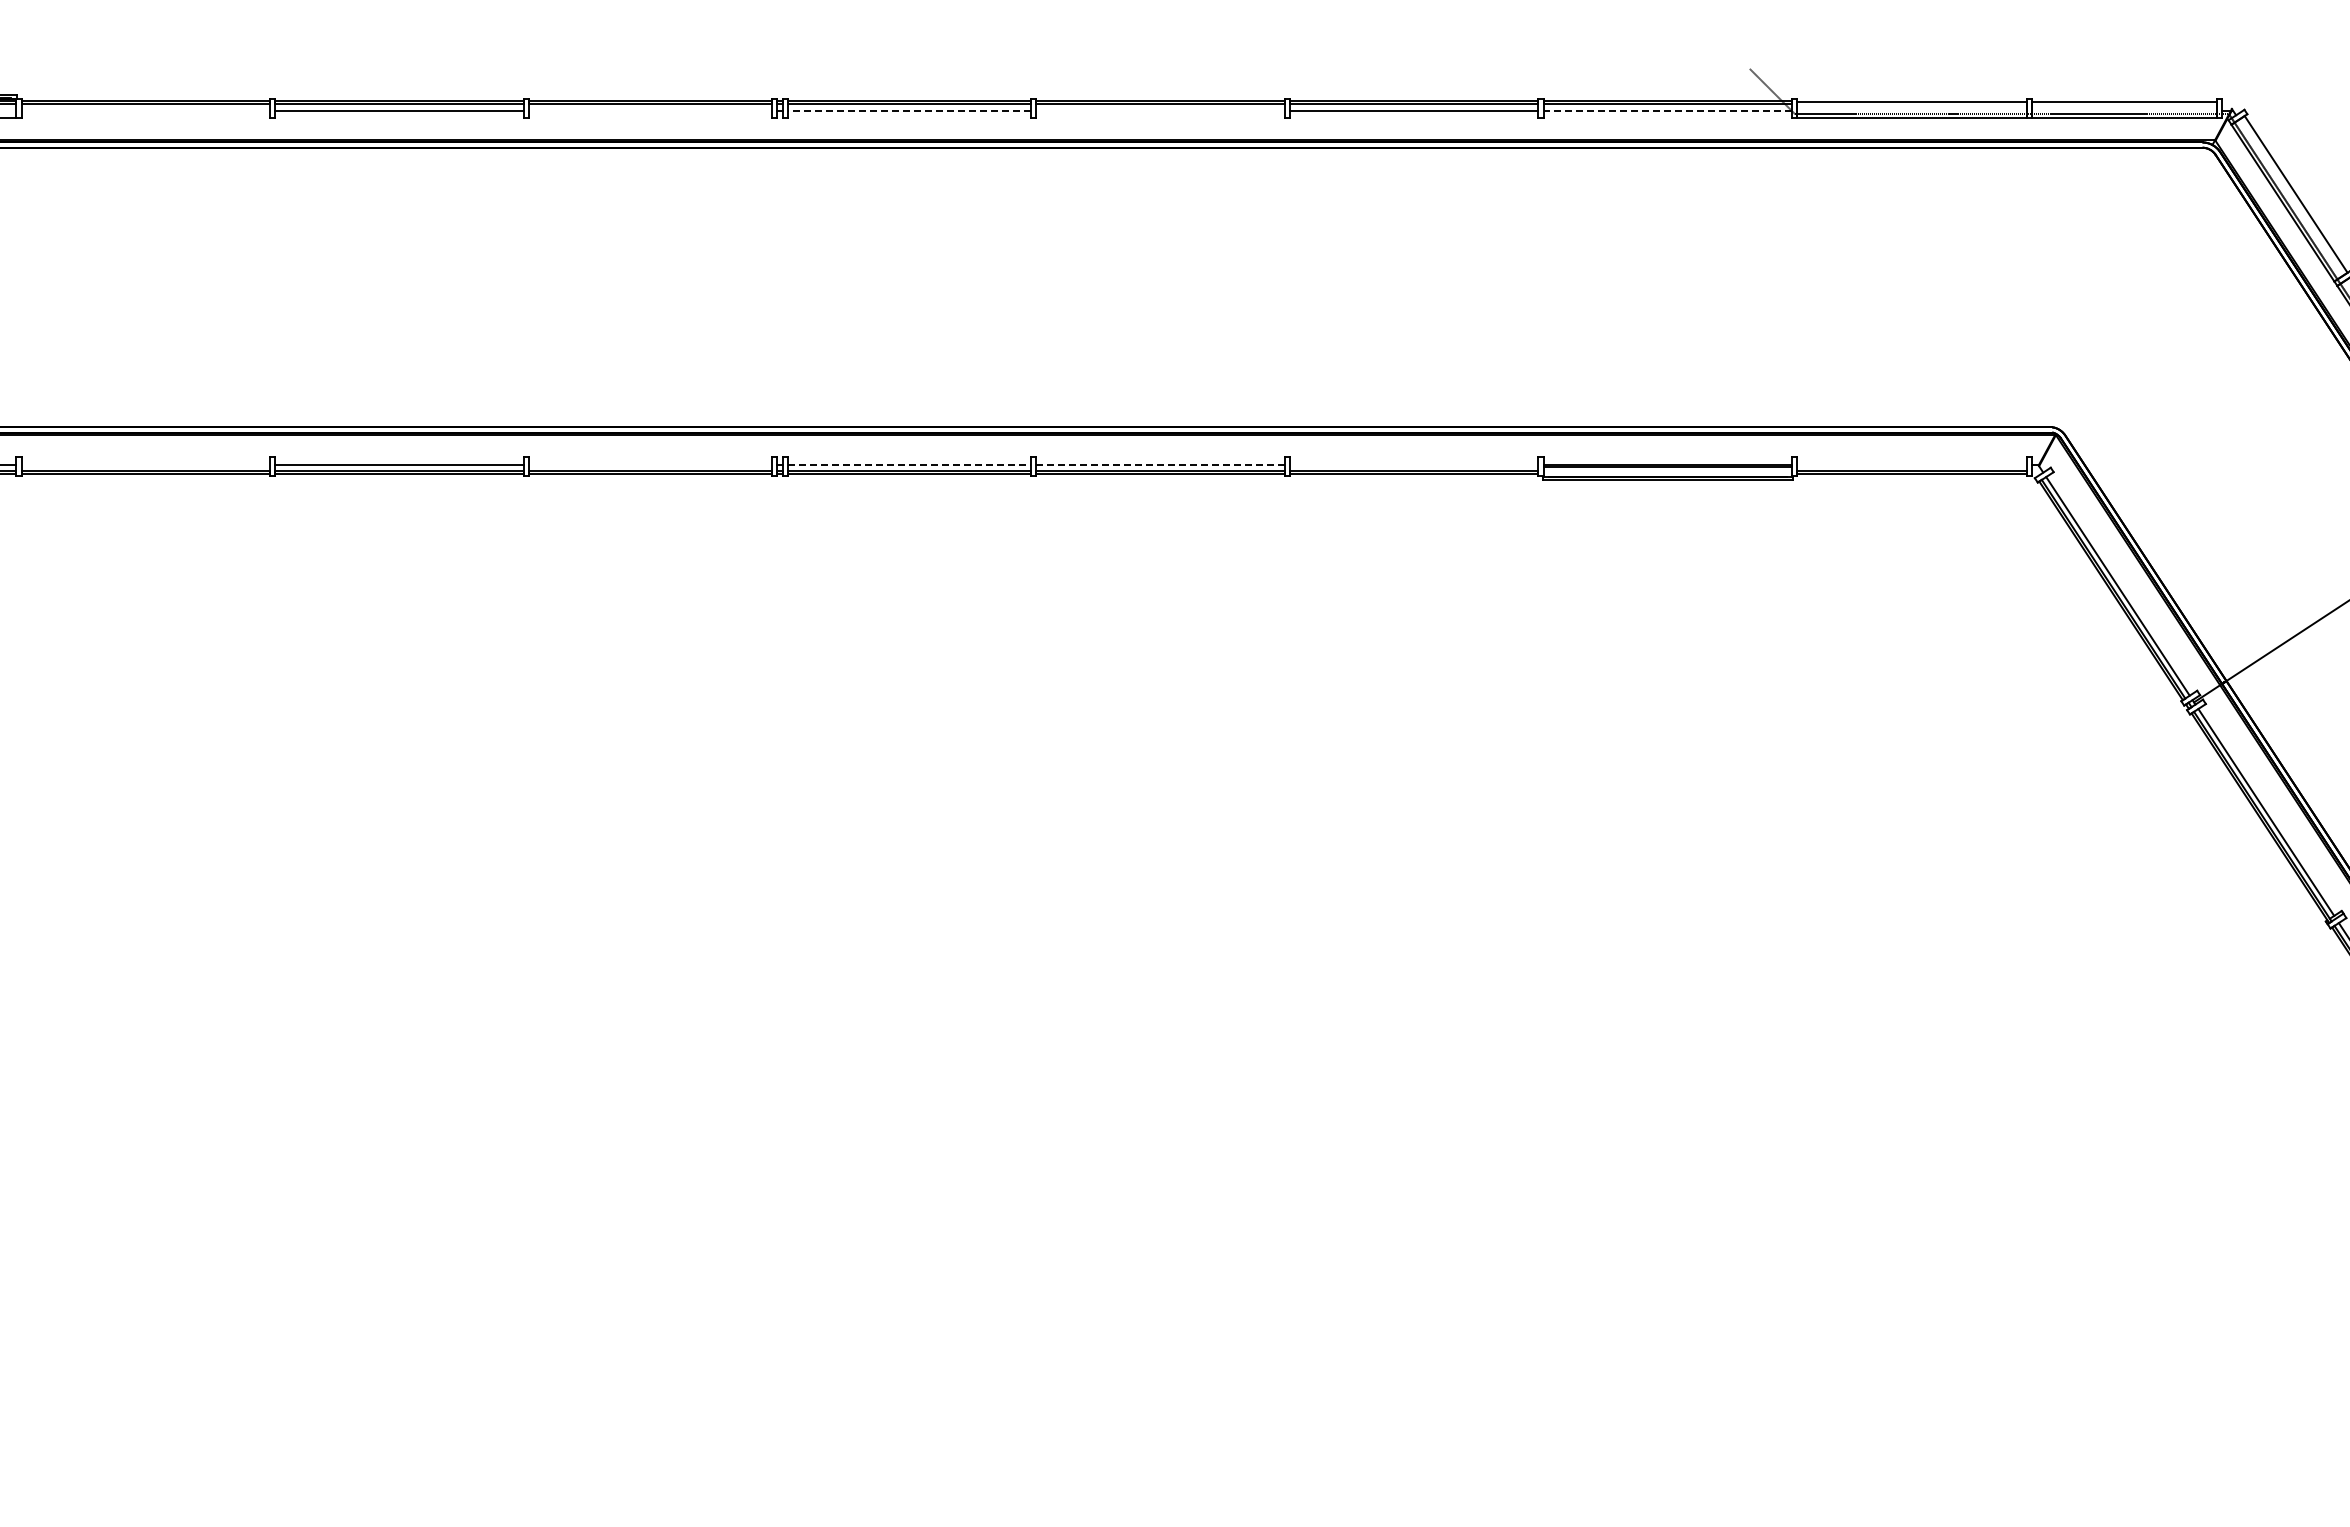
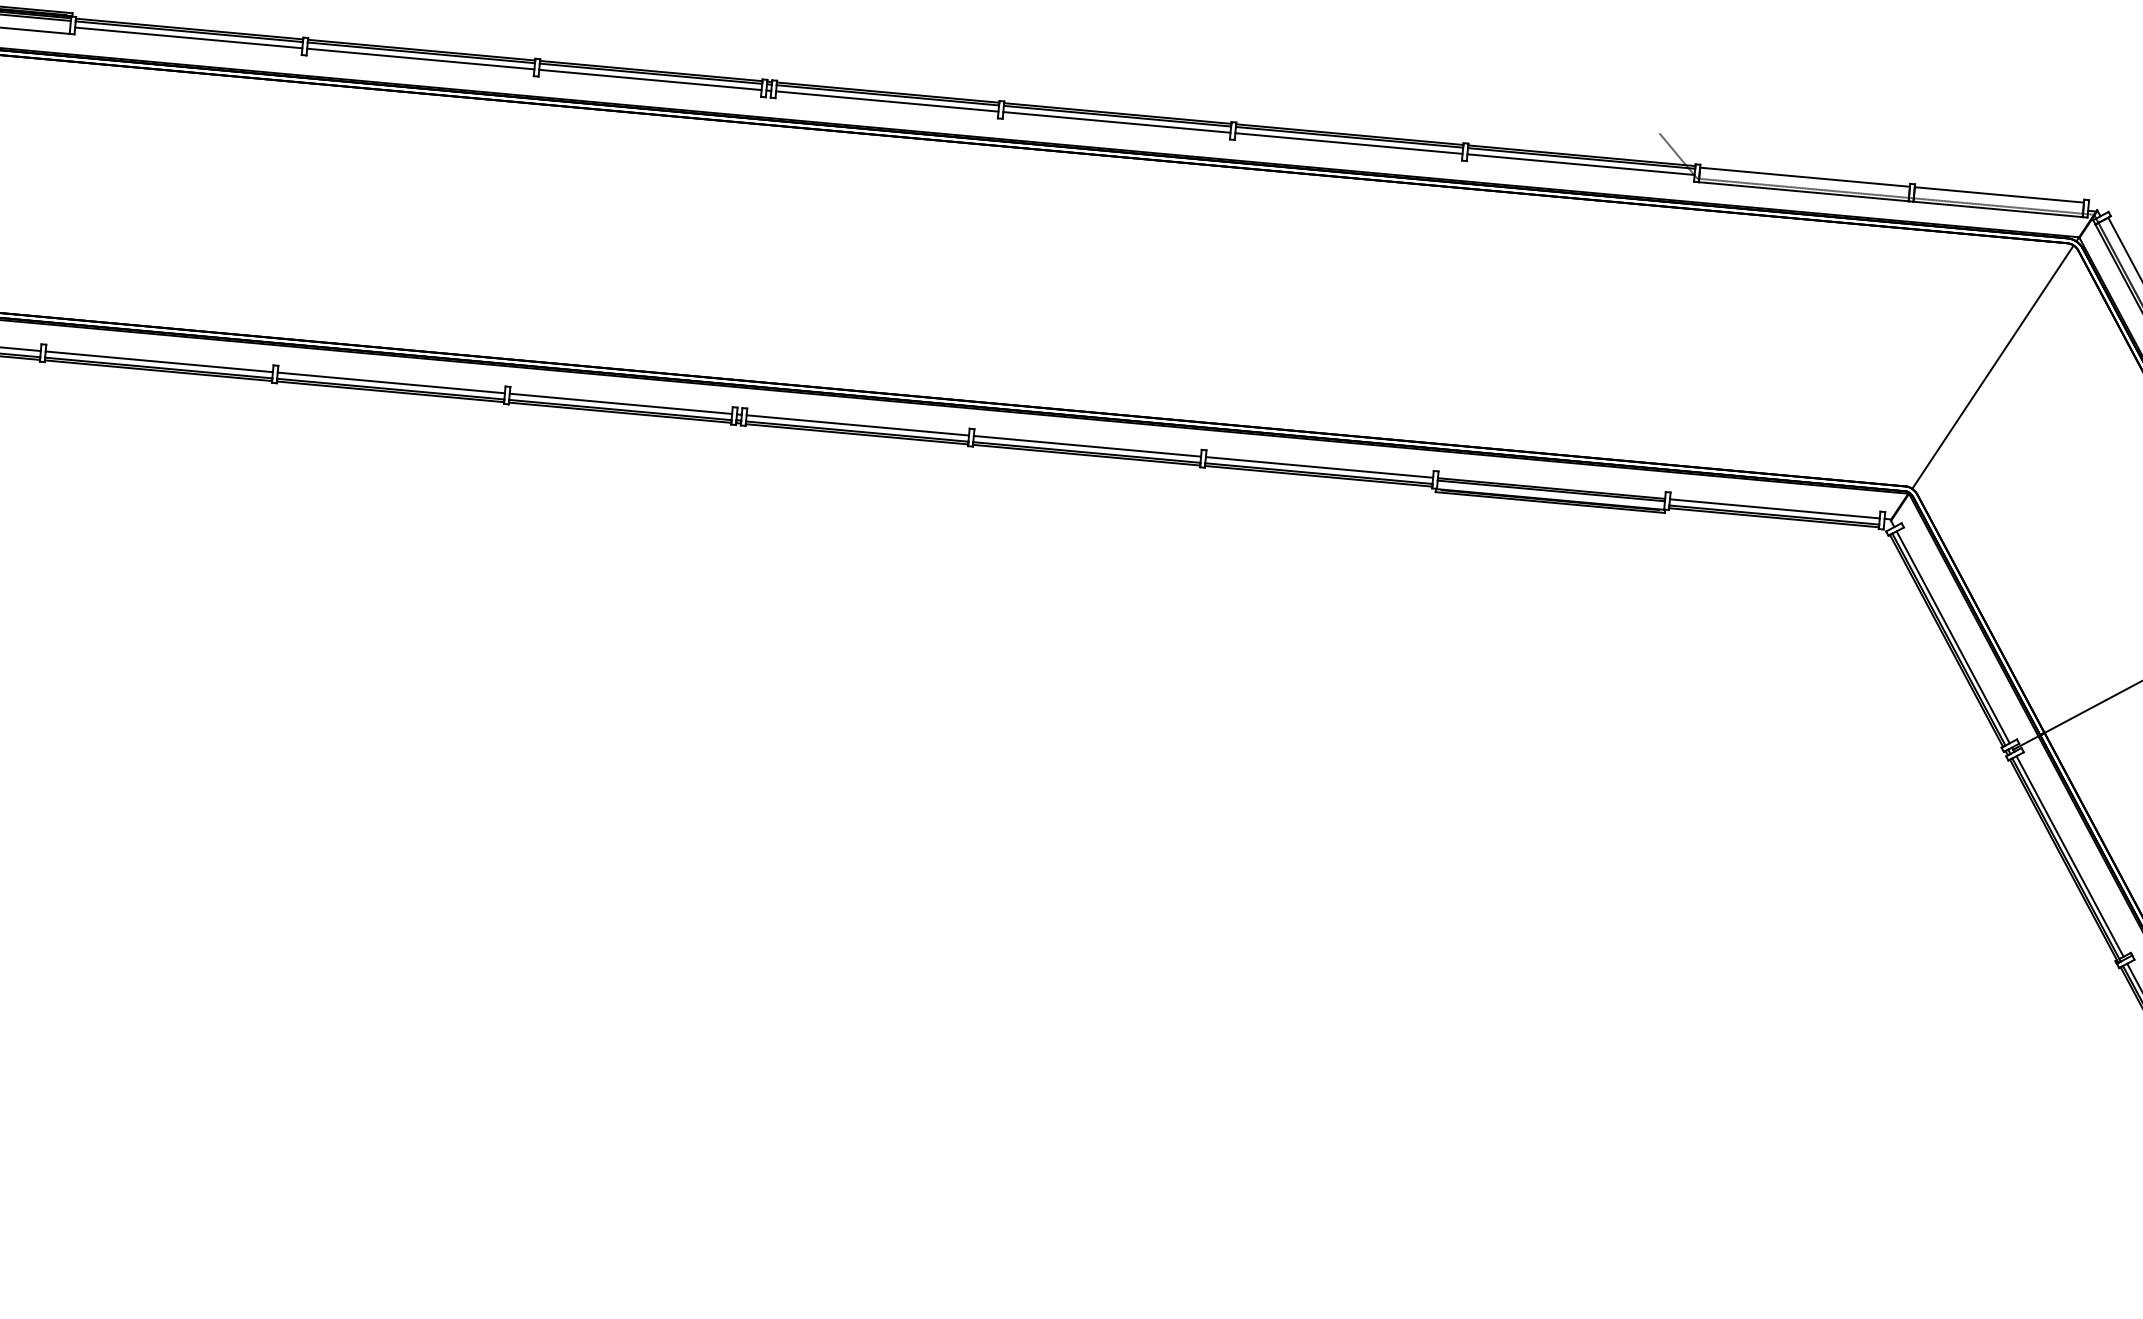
line: (145, 110) -> (188, 37), added
line: (650, 110) -> (650, 79), added
line: (909, 110) -> (887, 101), dashed -> solid
line: (1160, 110) -> (1116, 122), added
line: (1667, 110) -> (1580, 164), dashed -> solid
line: (2133, 289) -> (1992, 367), added
line: (145, 464) -> (159, 361), added
line: (650, 464) -> (621, 403), added
line: (909, 464) -> (857, 425), dashed -> solid
line: (1160, 464) -> (1087, 446), dashed -> solid
line: (1413, 464) -> (1318, 467), added
line: (1911, 464) -> (1774, 508), added

